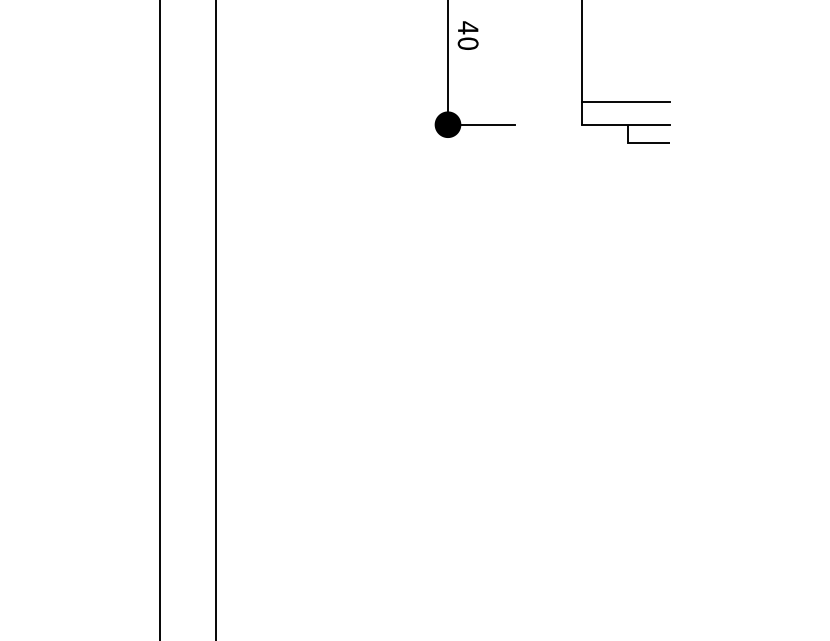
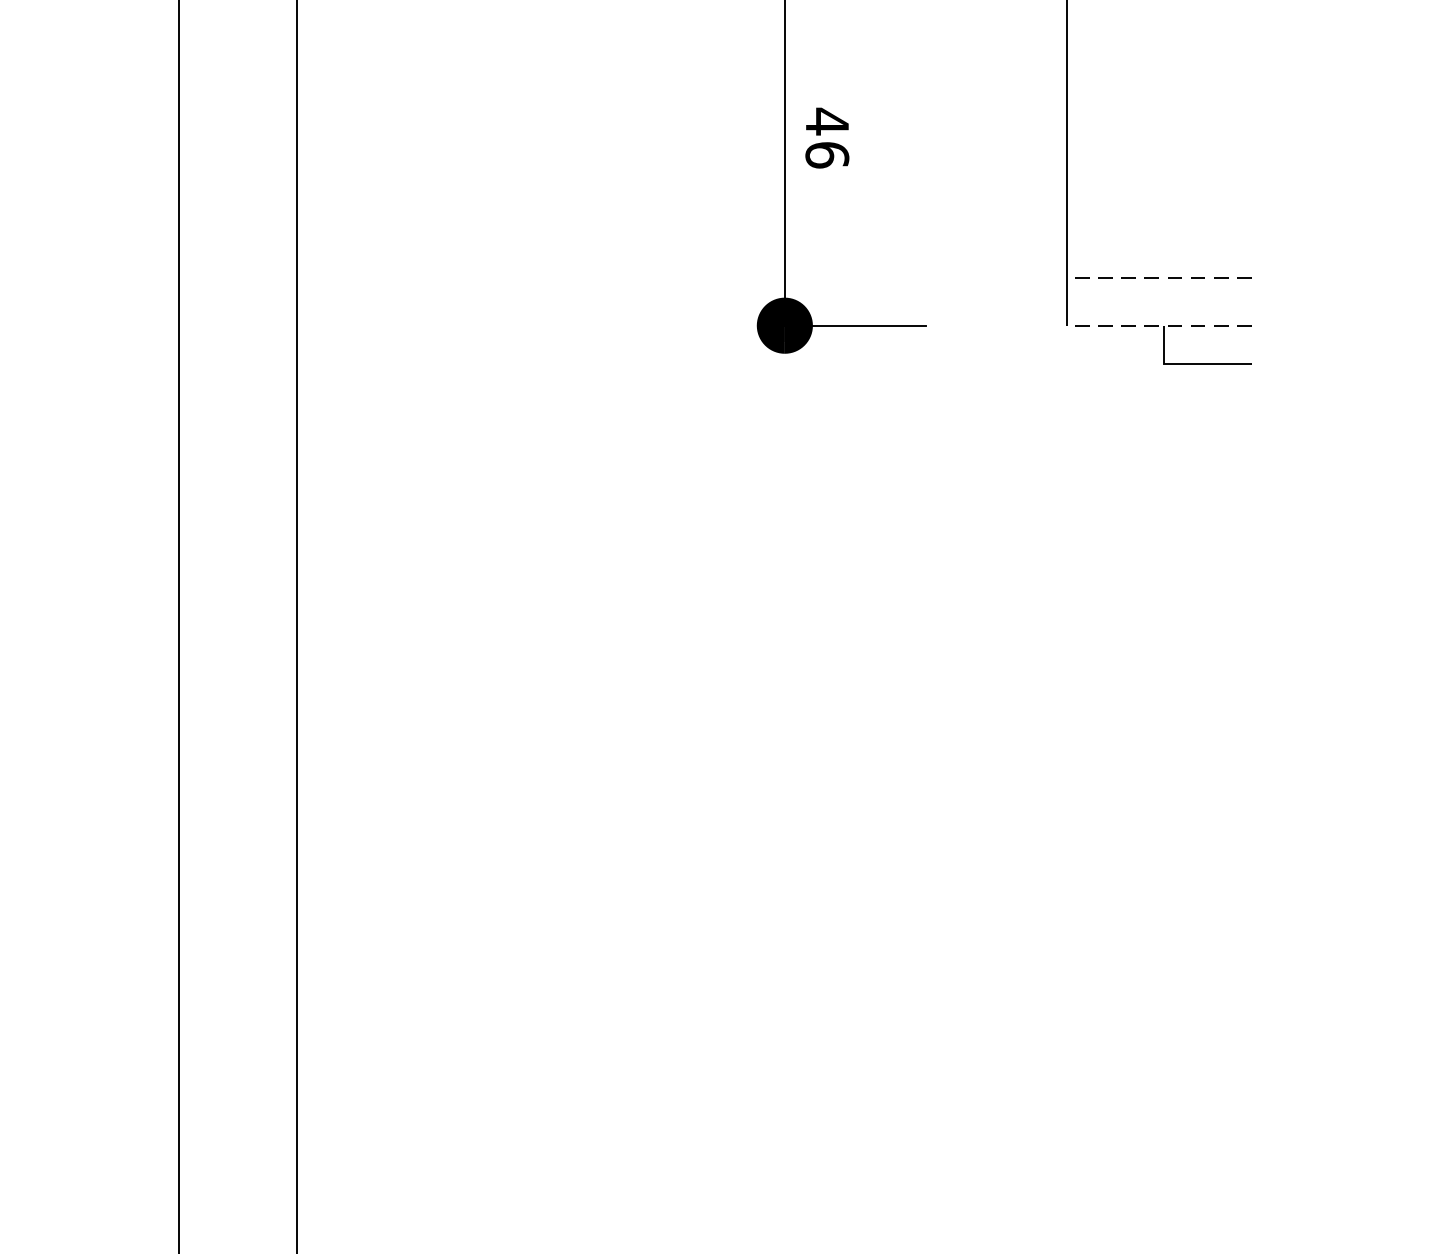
text: (468, 43) -> (828, 154), 40 -> 46
line: (625, 102) -> (1158, 278), solid -> dashed
line: (625, 124) -> (1158, 325), solid -> dashed

